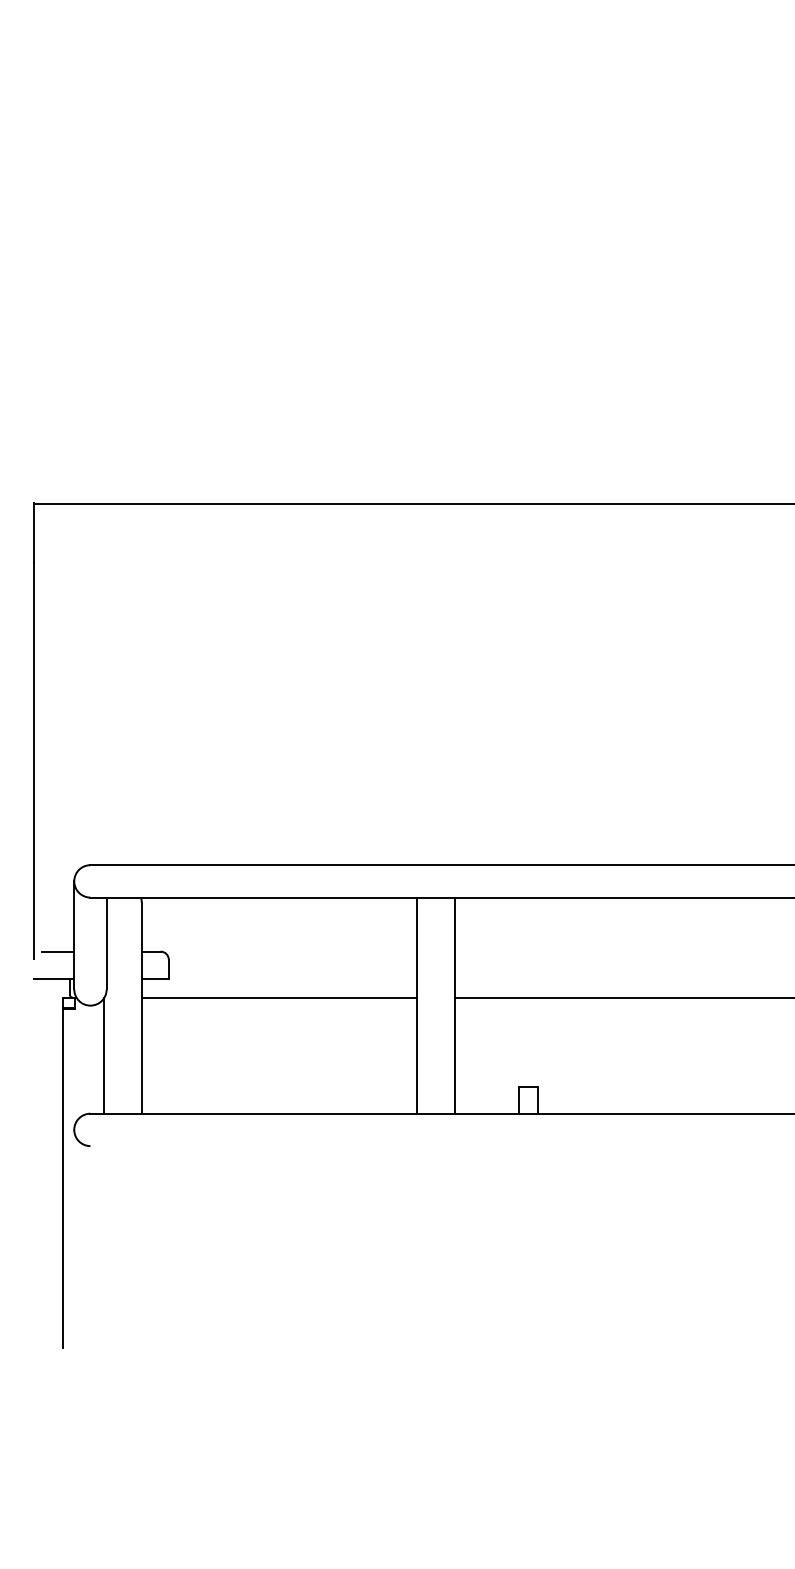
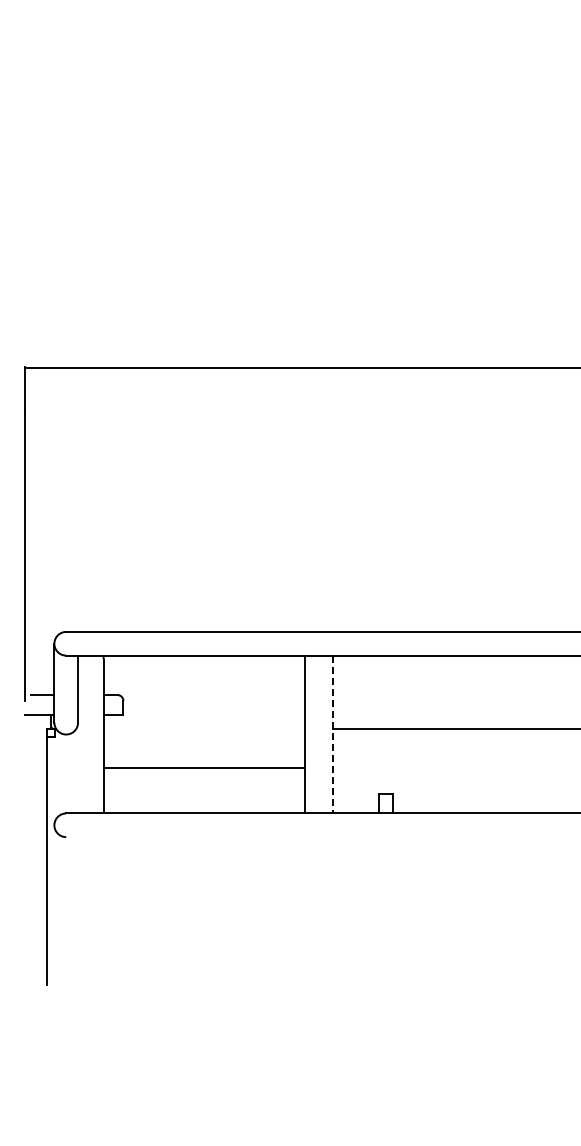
line: (278, 997) -> (203, 767), moved
line: (454, 1005) -> (332, 734), solid -> dashed
line: (104, 1056) -> (76, 771), removed

